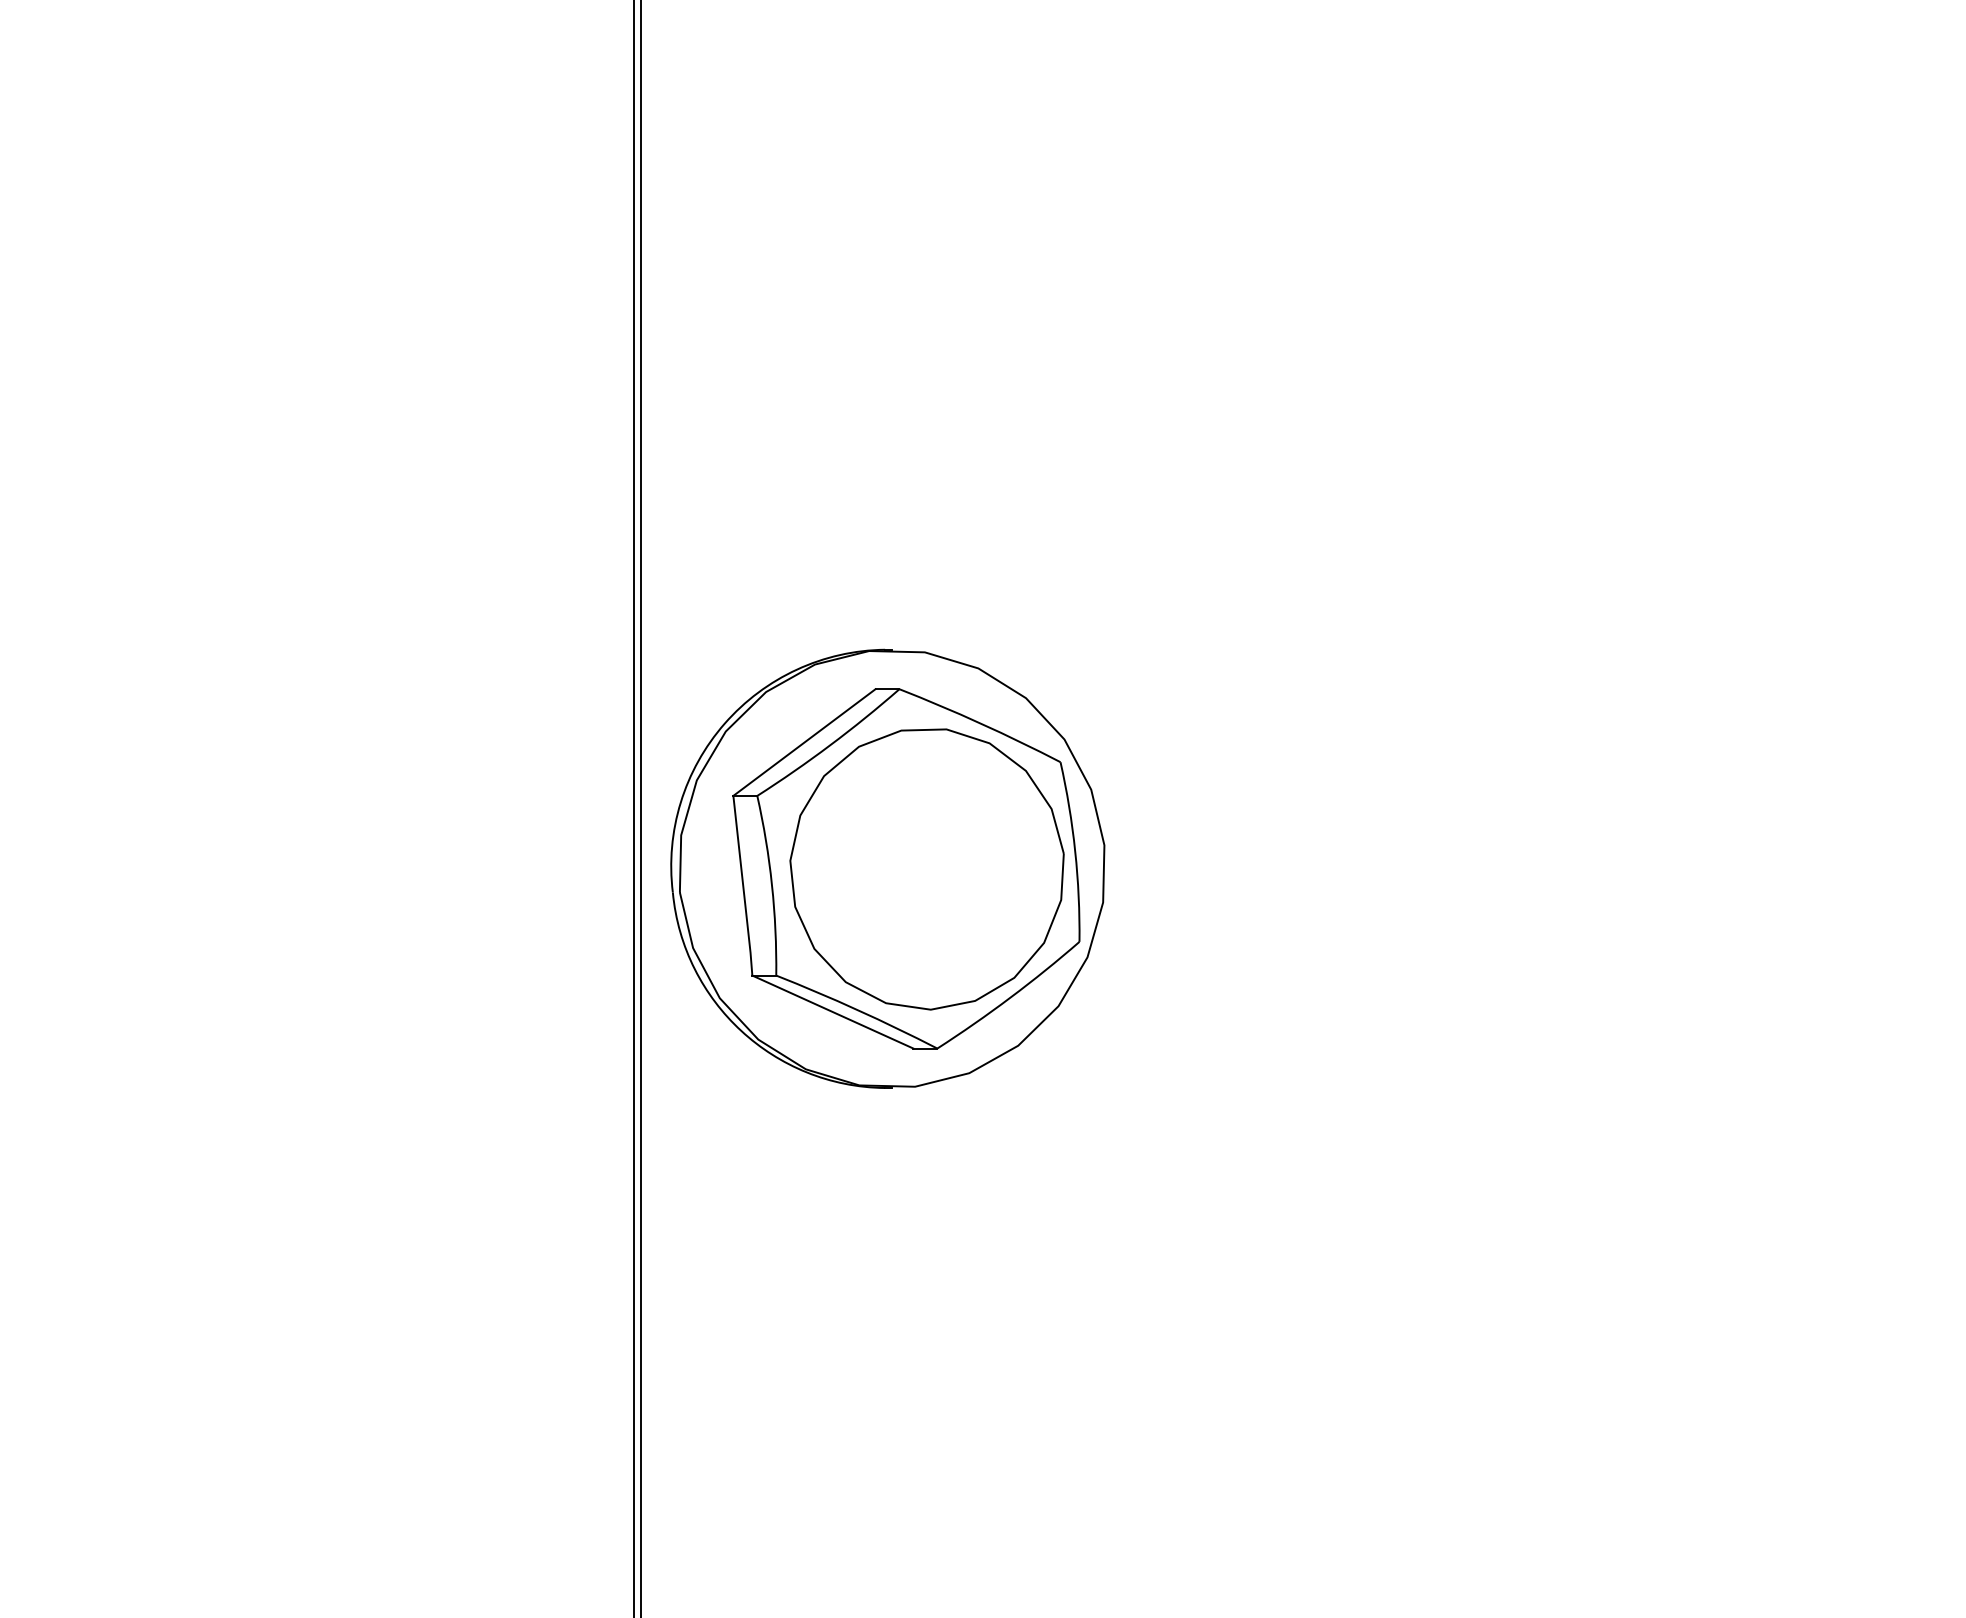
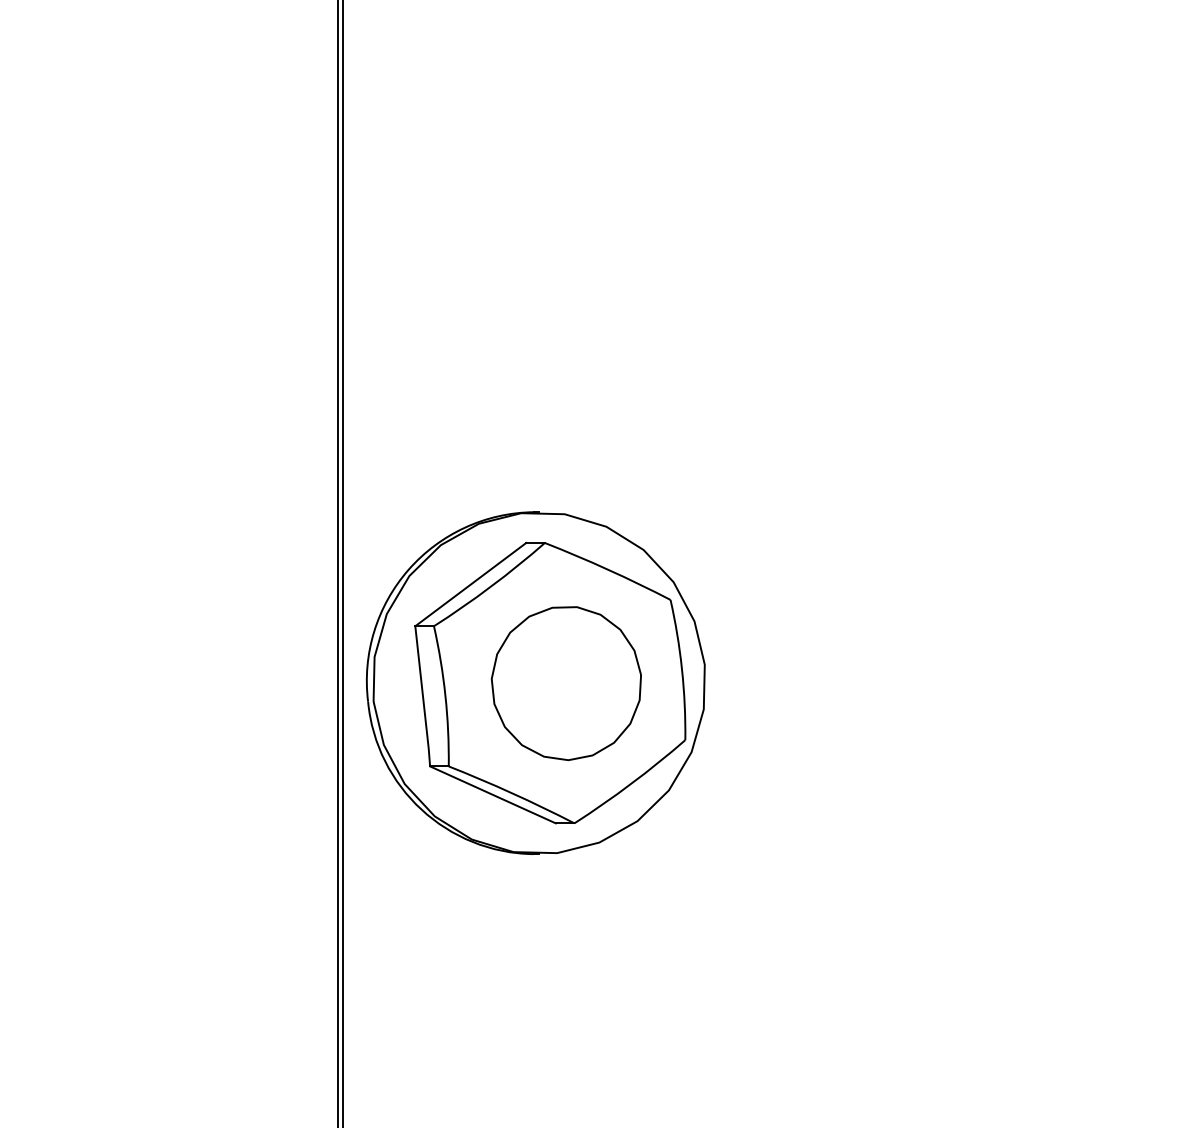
part: (926, 869) -> (565, 683), size x0.7

